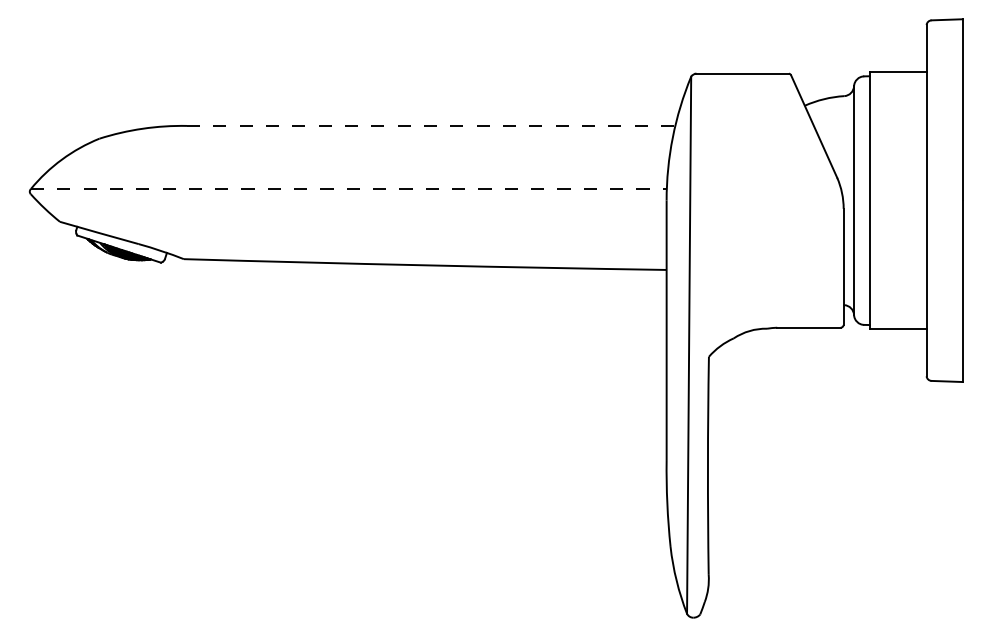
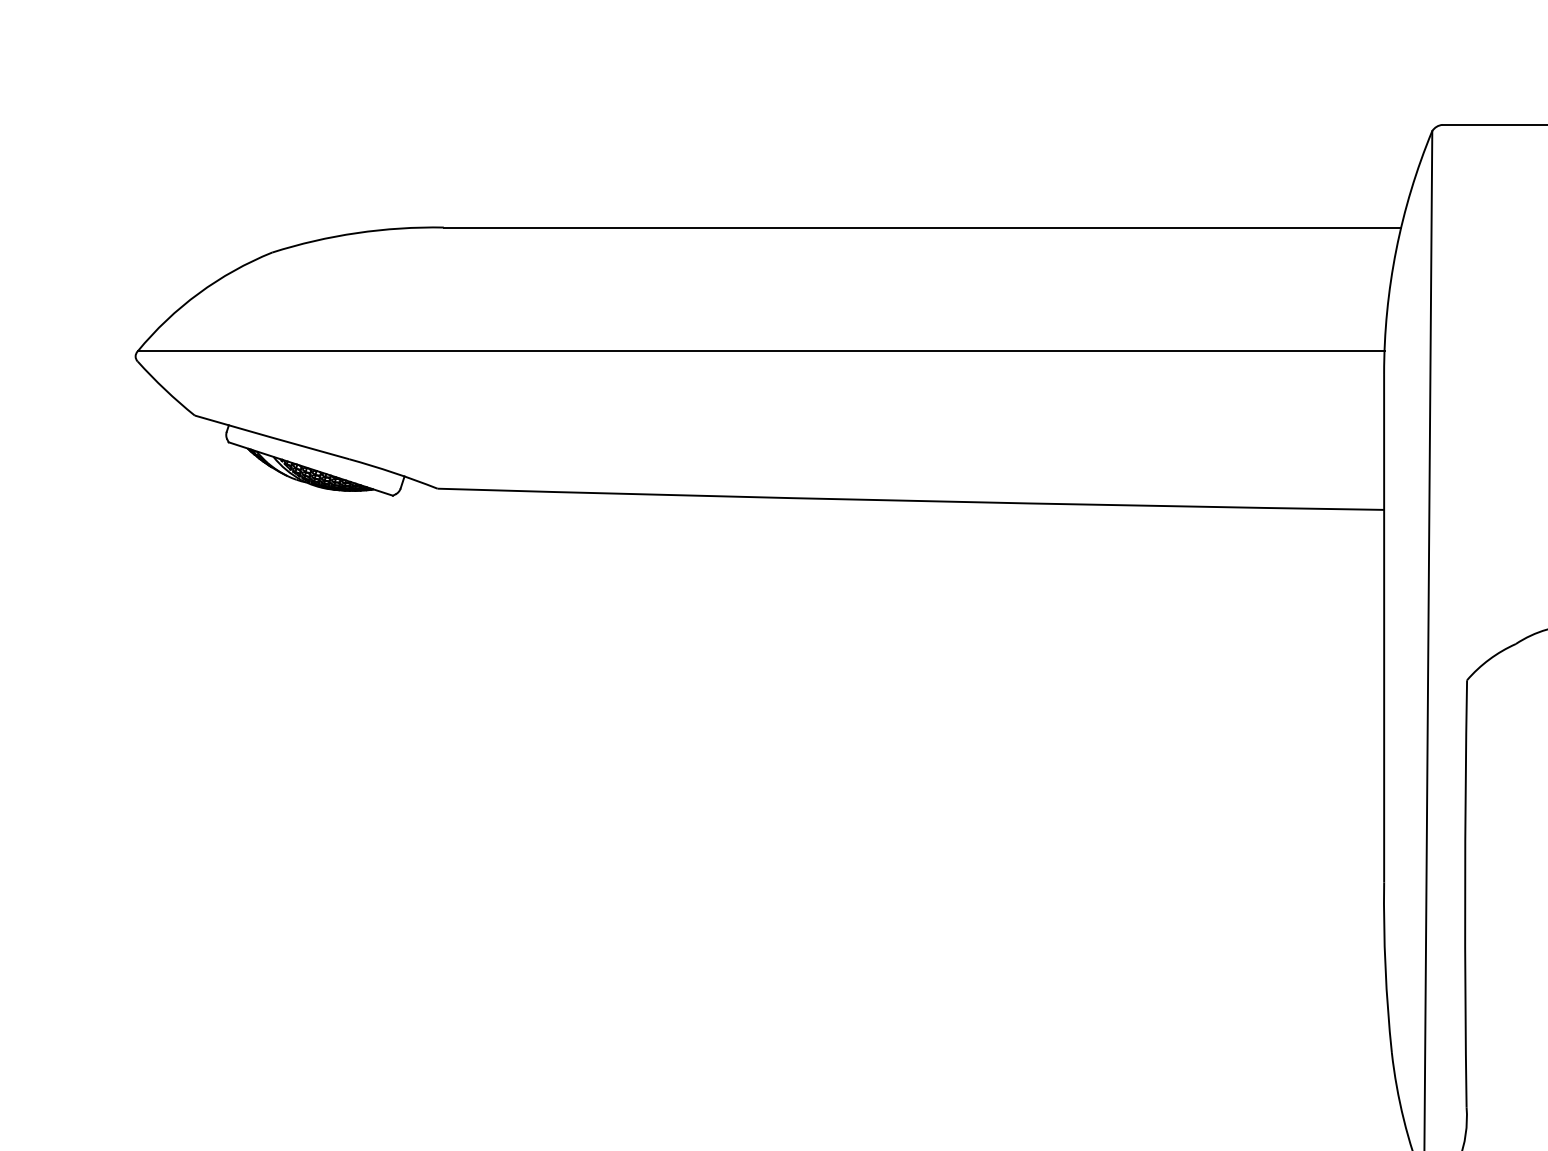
line: (431, 125) -> (923, 226), dashed -> solid
line: (348, 189) -> (760, 352), dashed -> solid

